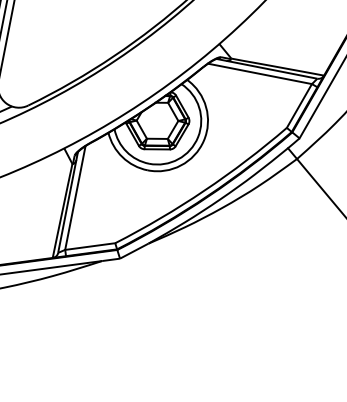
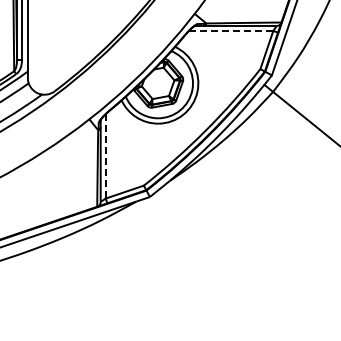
line: (259, 74) -> (230, 31), solid -> dashed
line: (75, 198) -> (105, 156), solid -> dashed

